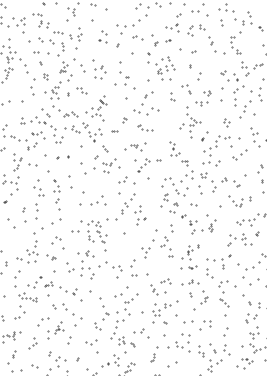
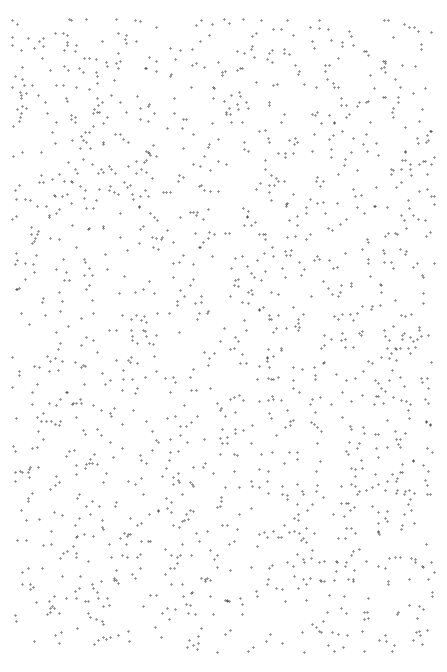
part: (71, 12) -> (122, 38), moved
part: (17, 162) -> (34, 235), size x0.7
part: (43, 321) -> (69, 452), size x0.6

